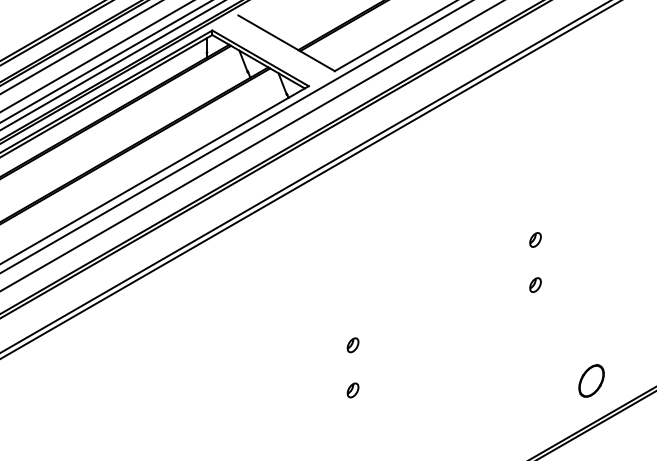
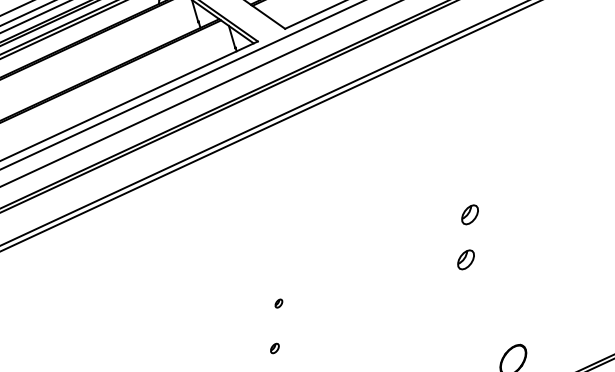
part: (535, 239) -> (470, 214), size x1.4
part: (535, 284) -> (466, 259), size x1.4
part: (352, 345) -> (278, 303), size x0.6
part: (352, 390) -> (274, 348), size x0.7

